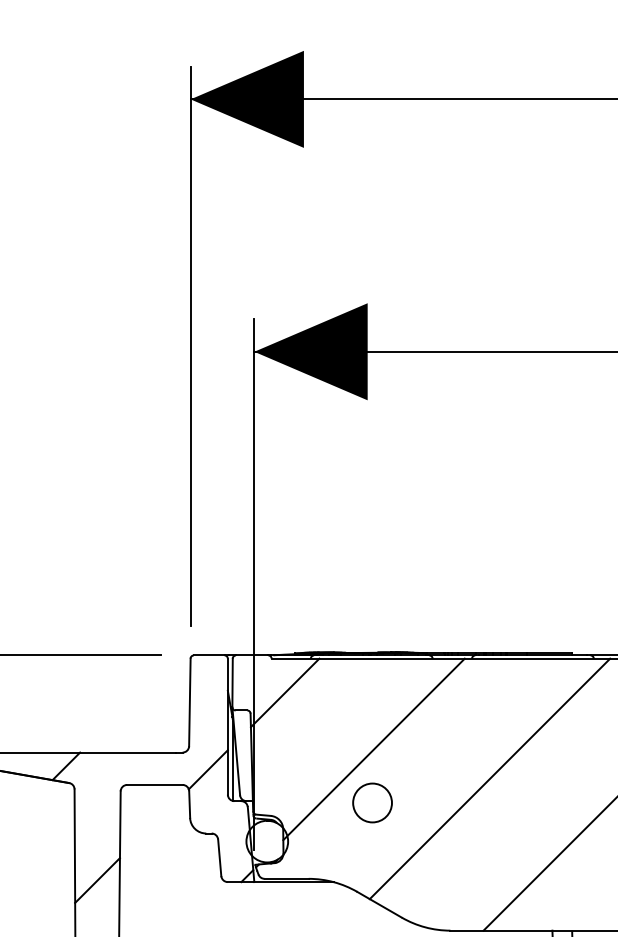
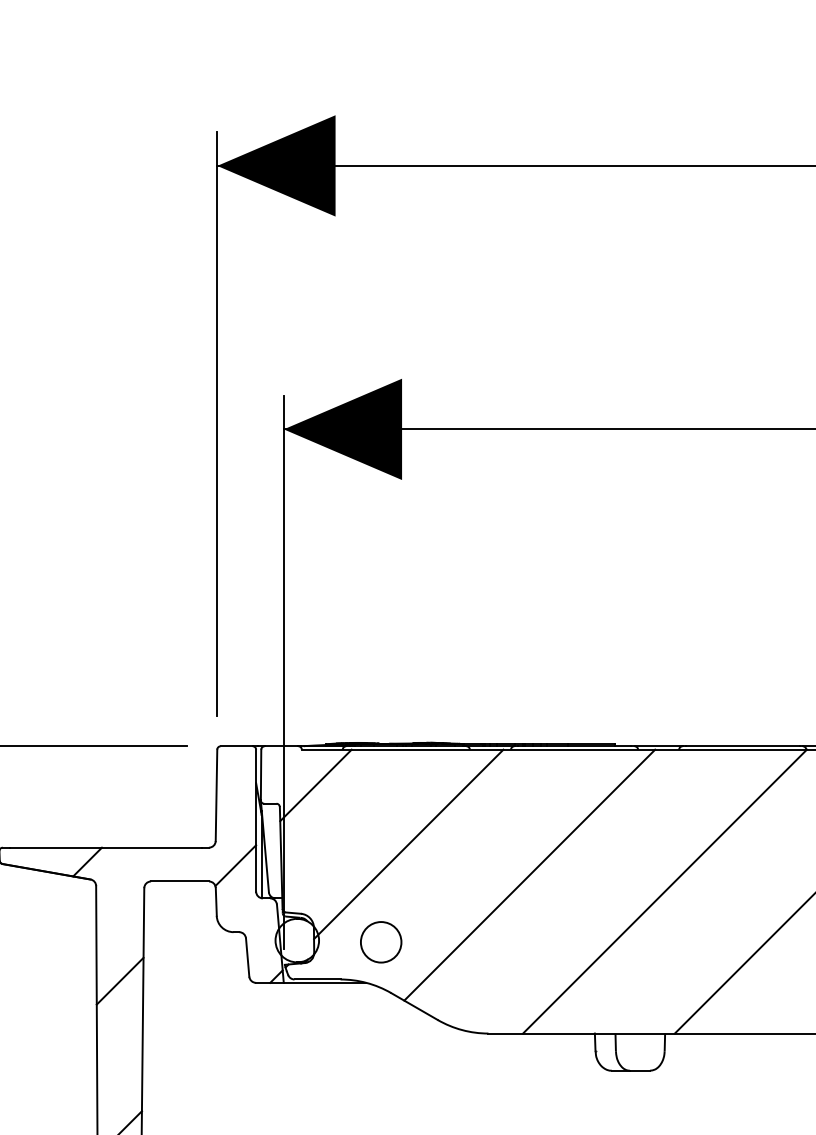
circle: (372, 803) -> (381, 942), moved

